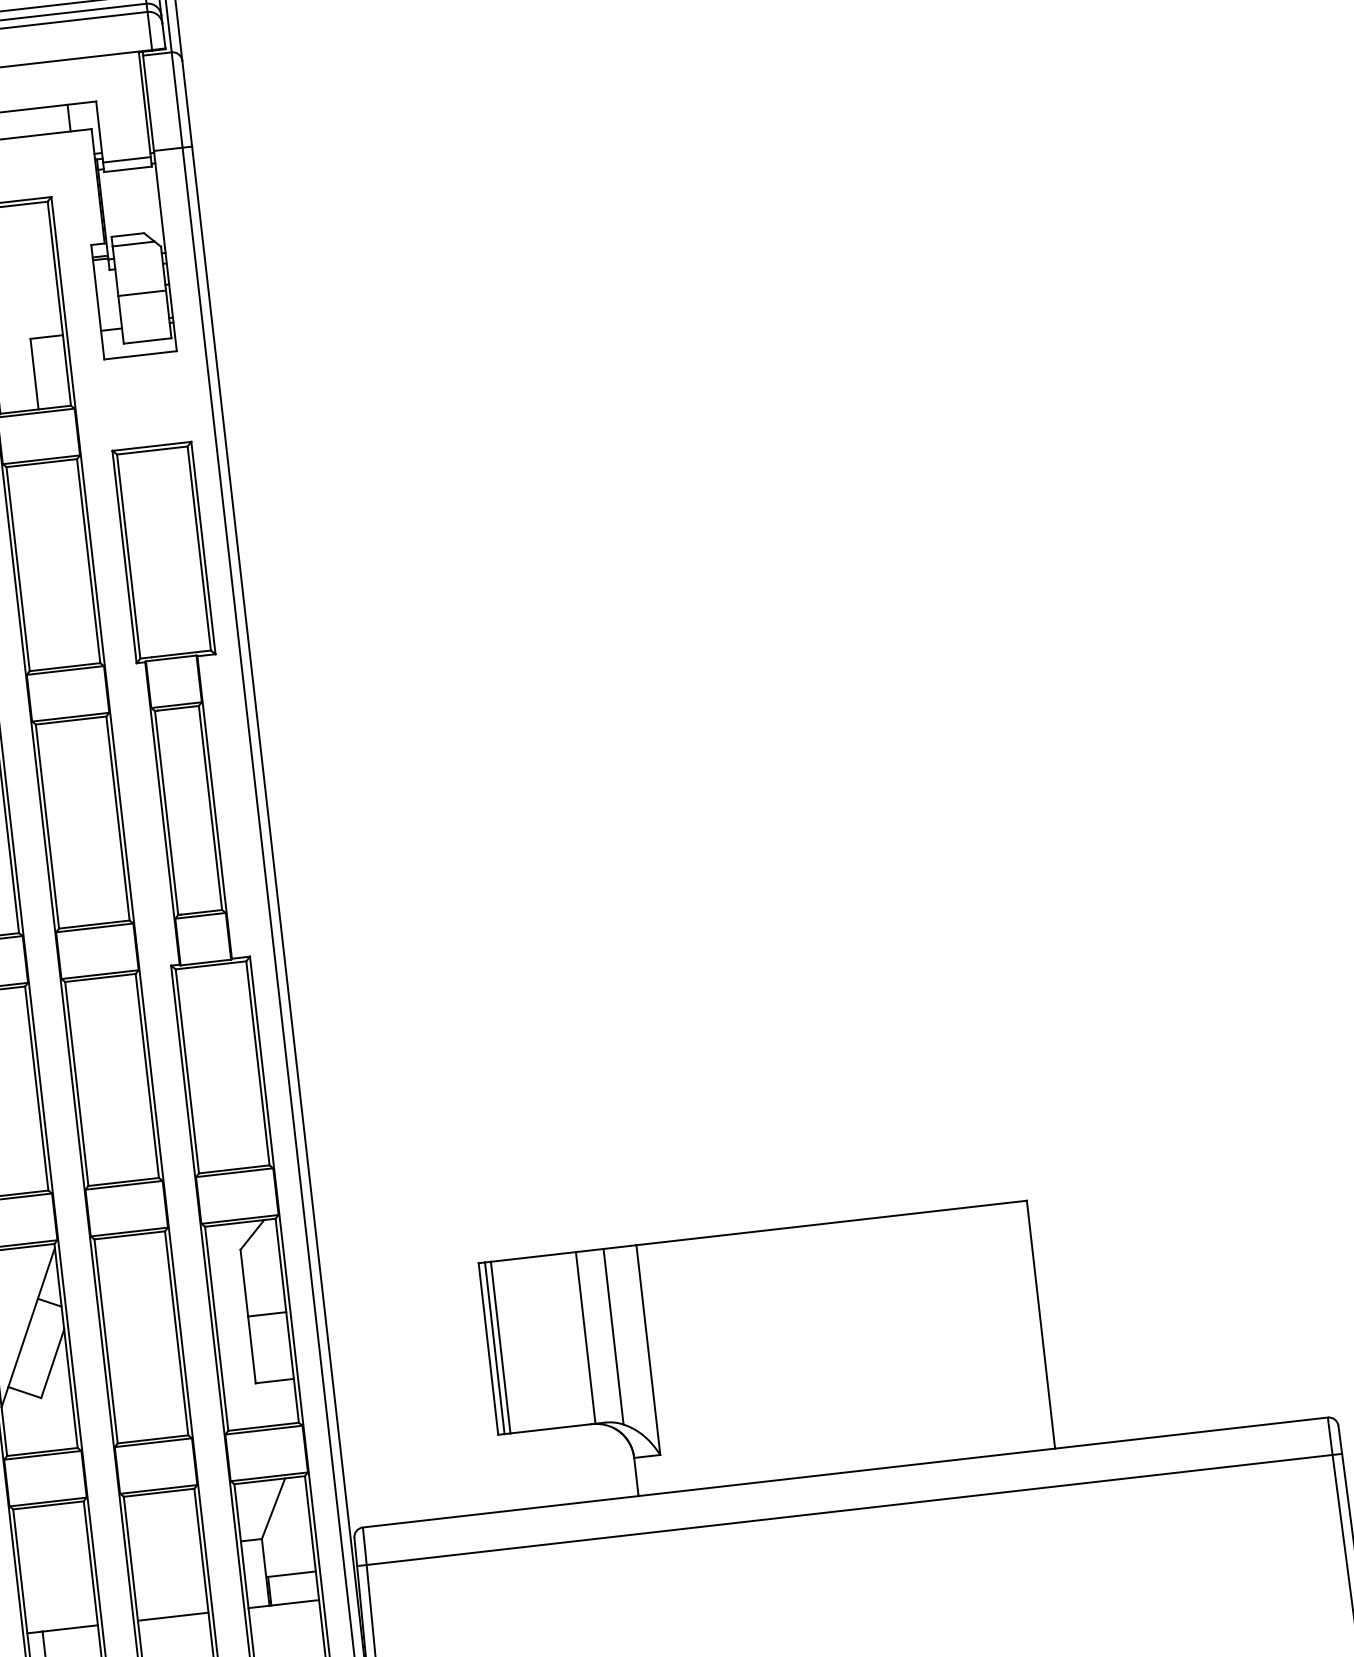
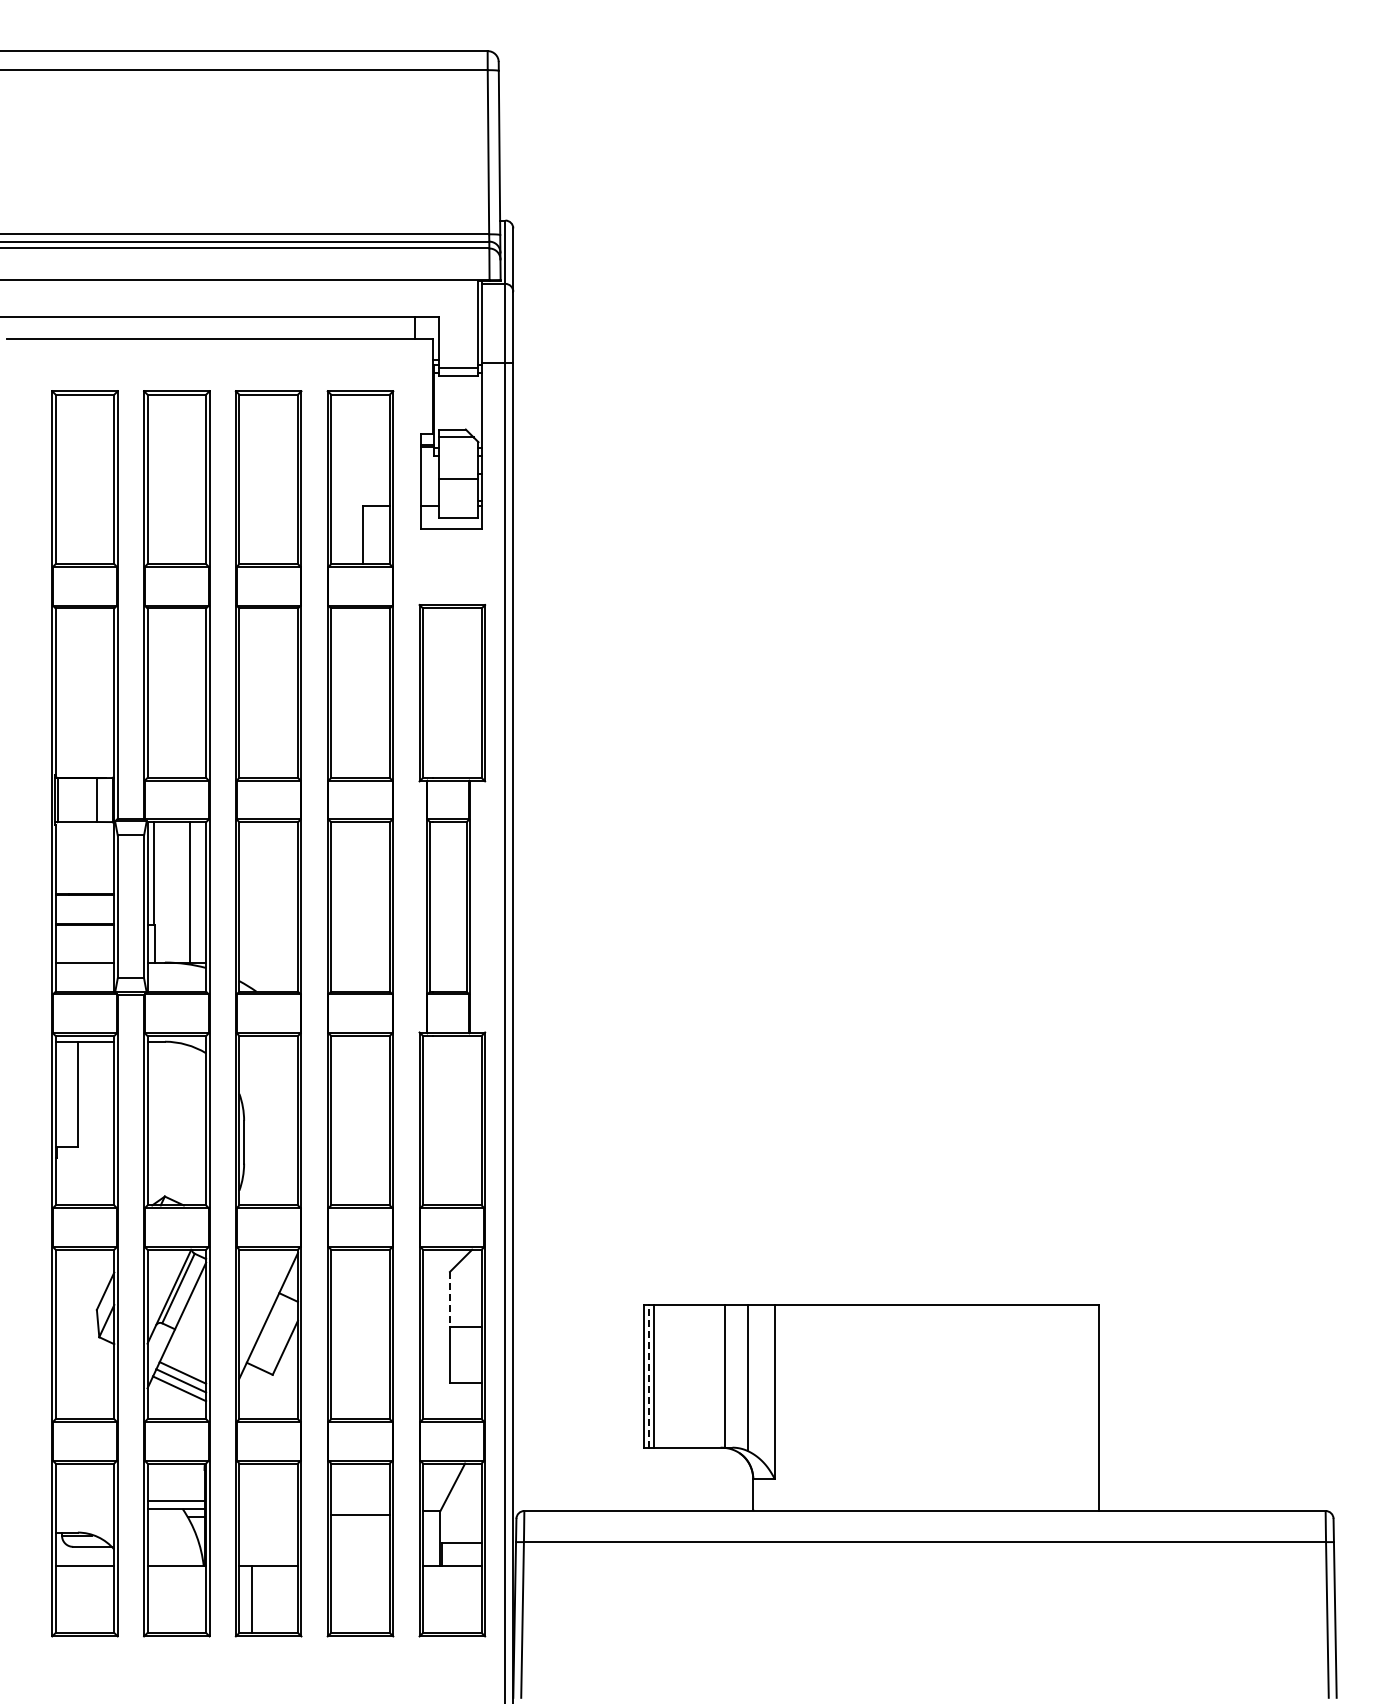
line: (243, 1283) -> (449, 1299), solid -> dashed
line: (495, 1347) -> (649, 1375), solid -> dashed
line: (173, 1616) -> (360, 1515), moved

